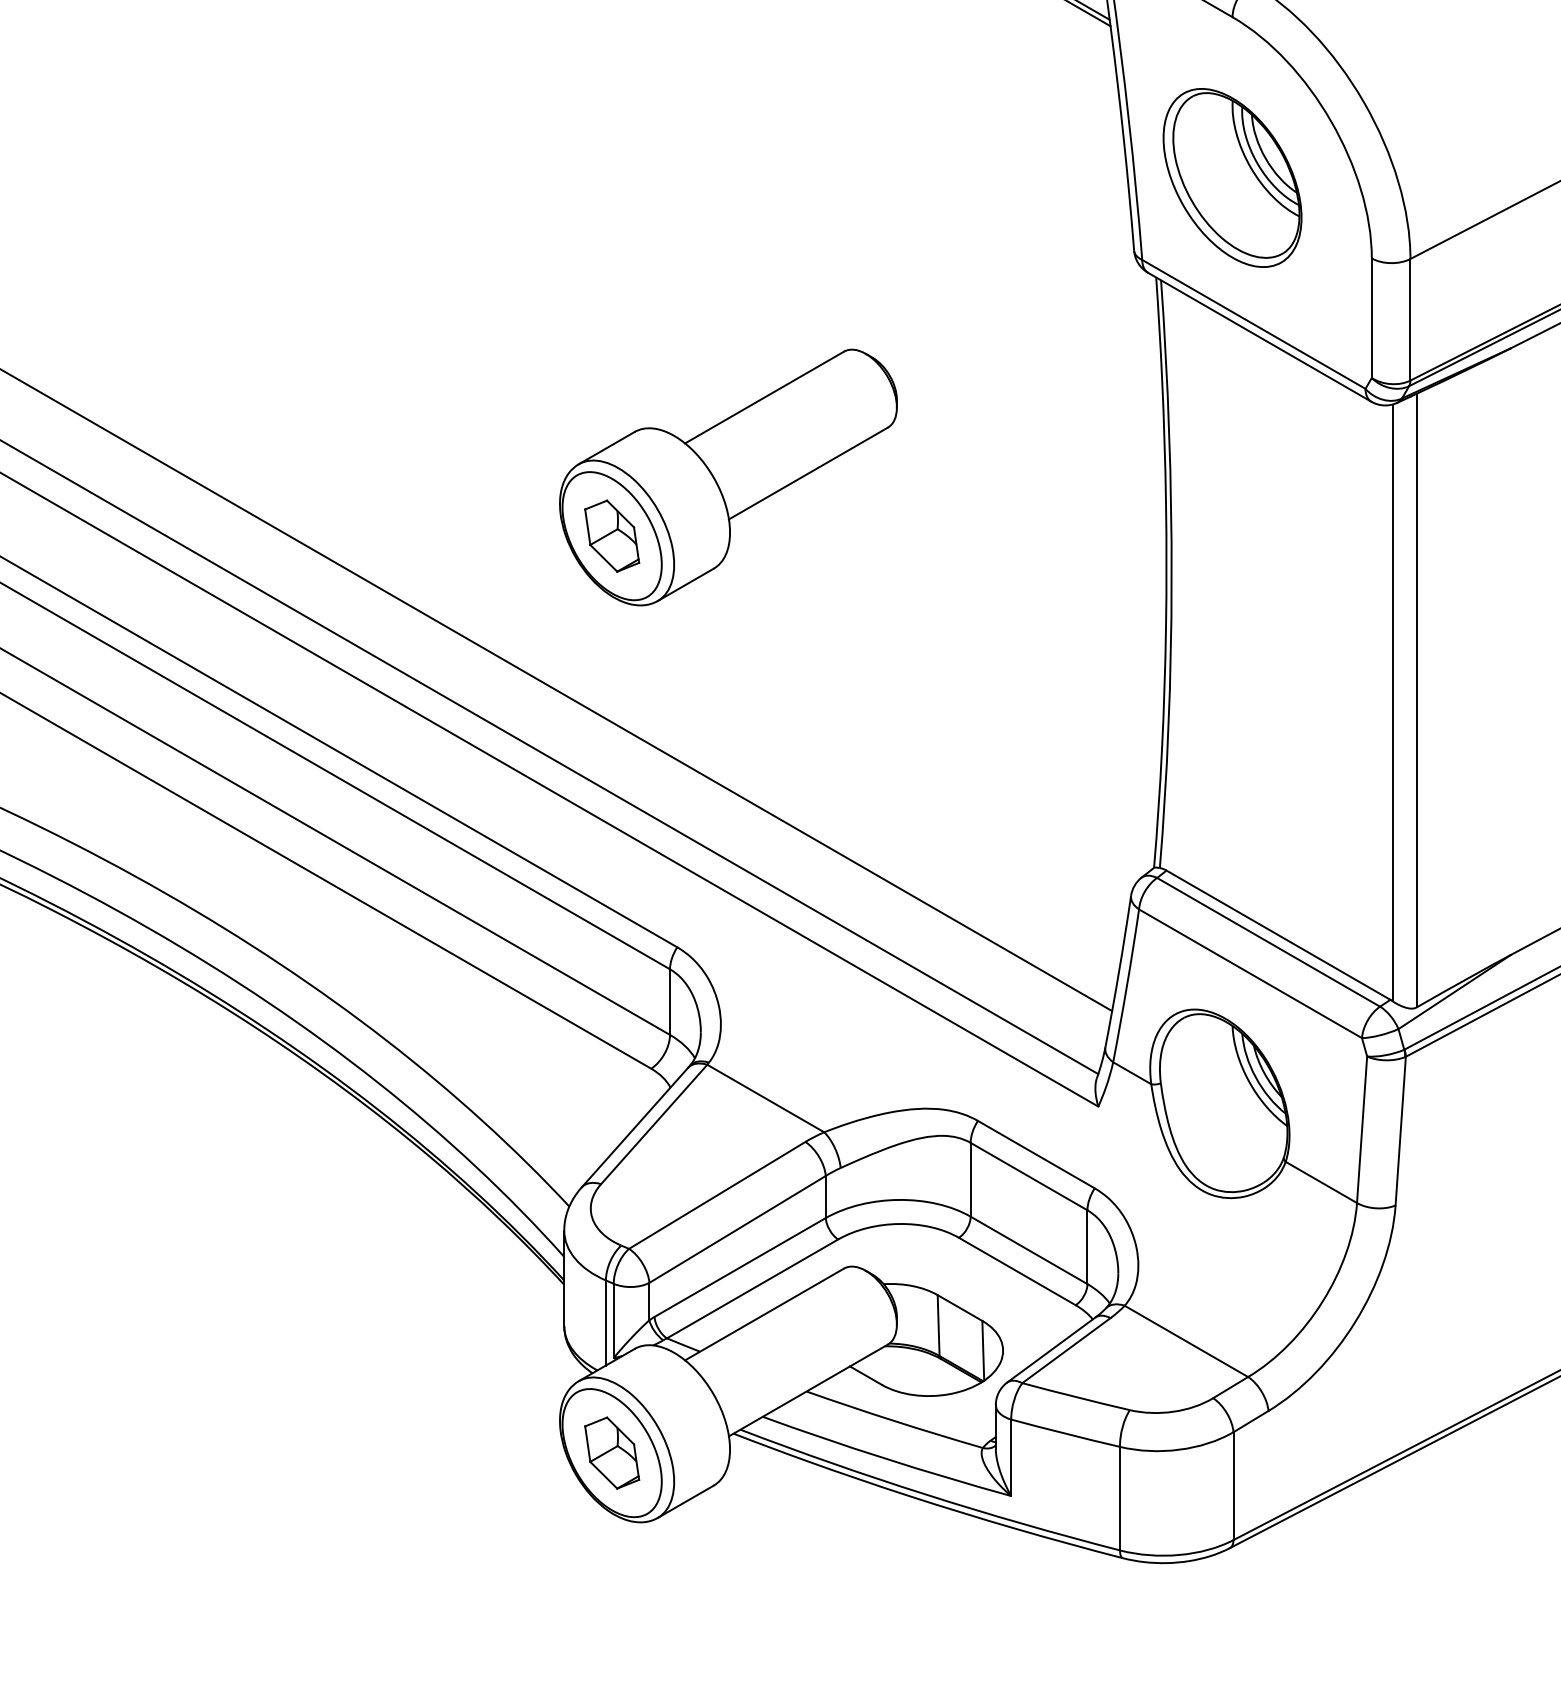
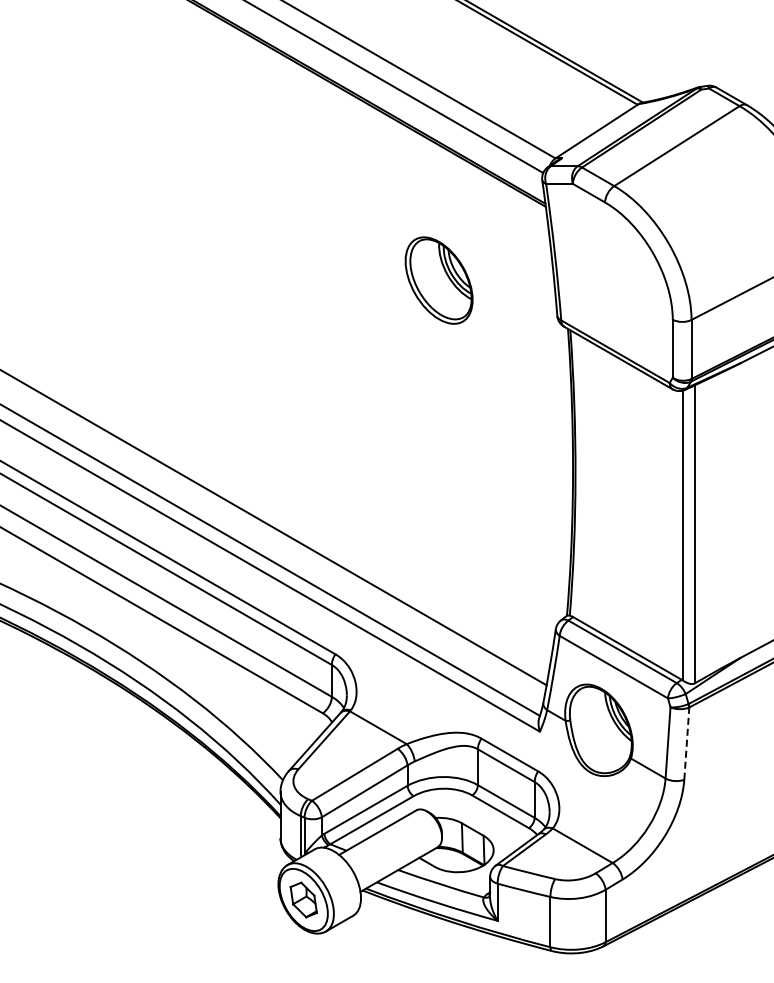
part: (1231, 177) -> (438, 280), moved
part: (726, 478) -> (359, 426), removed
line: (1400, 1130) -> (686, 743), solid -> dashed

